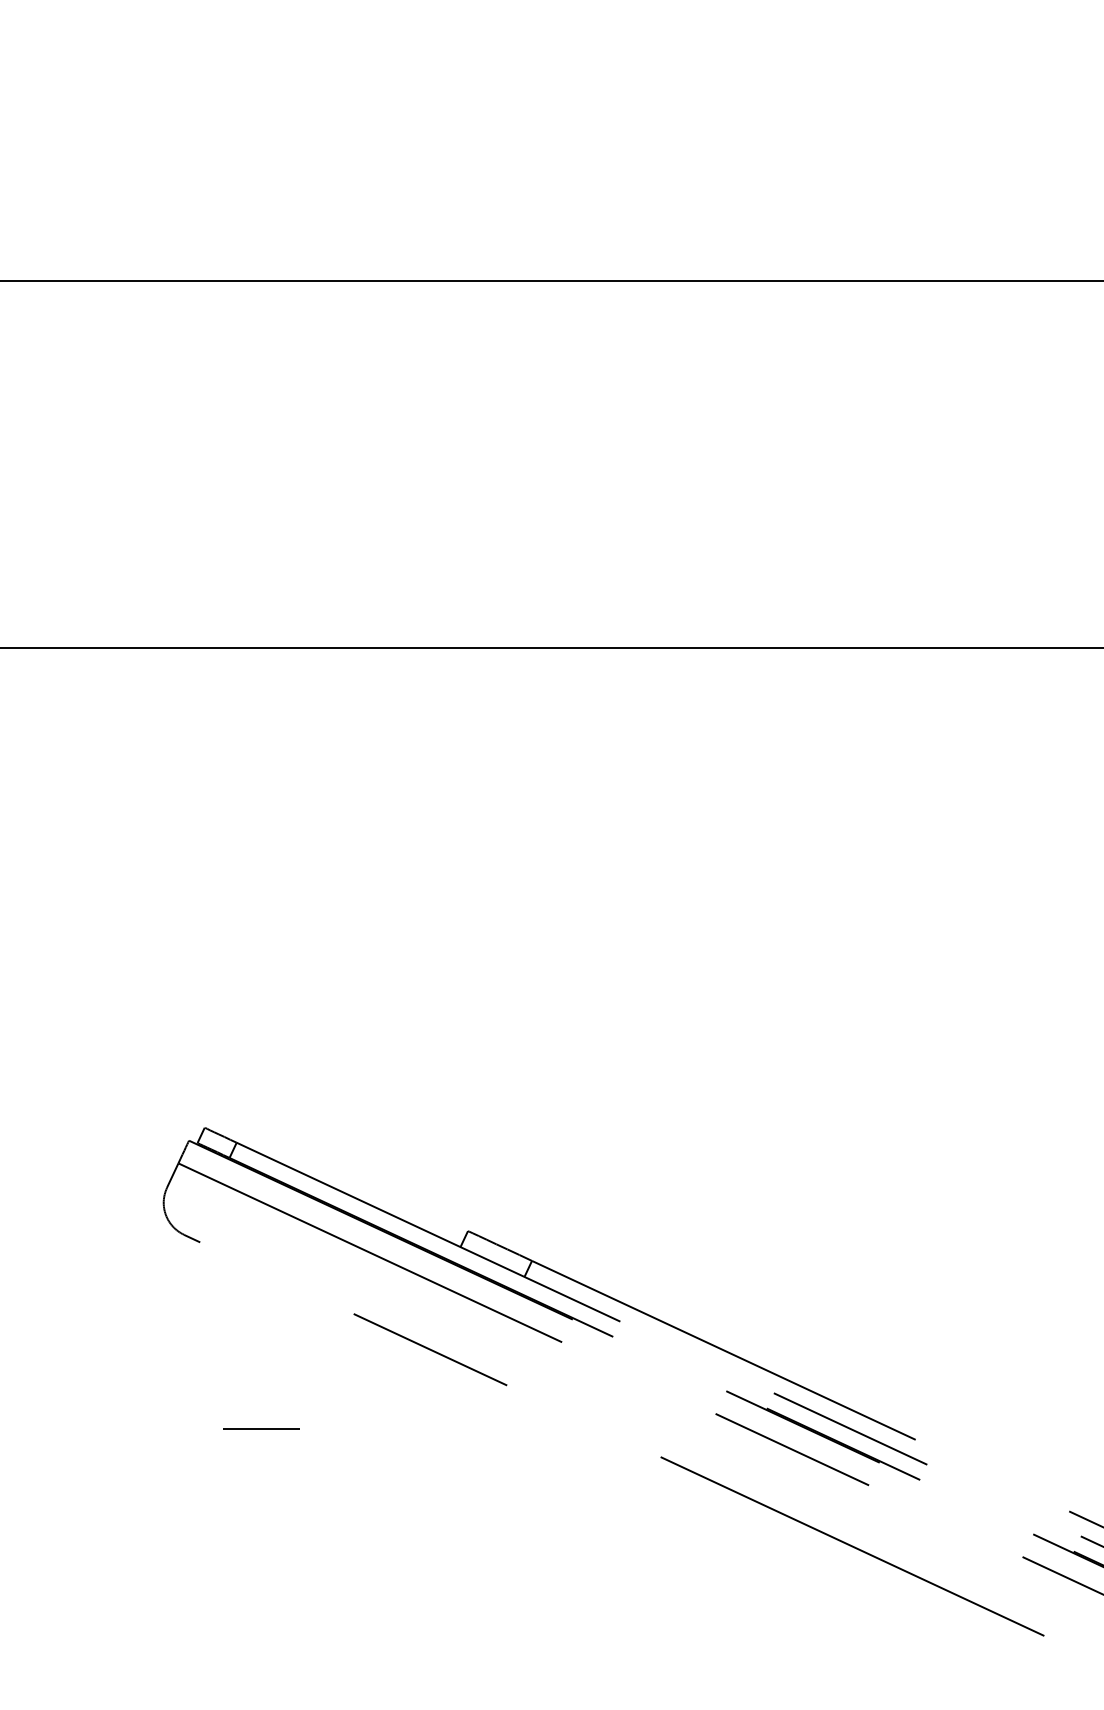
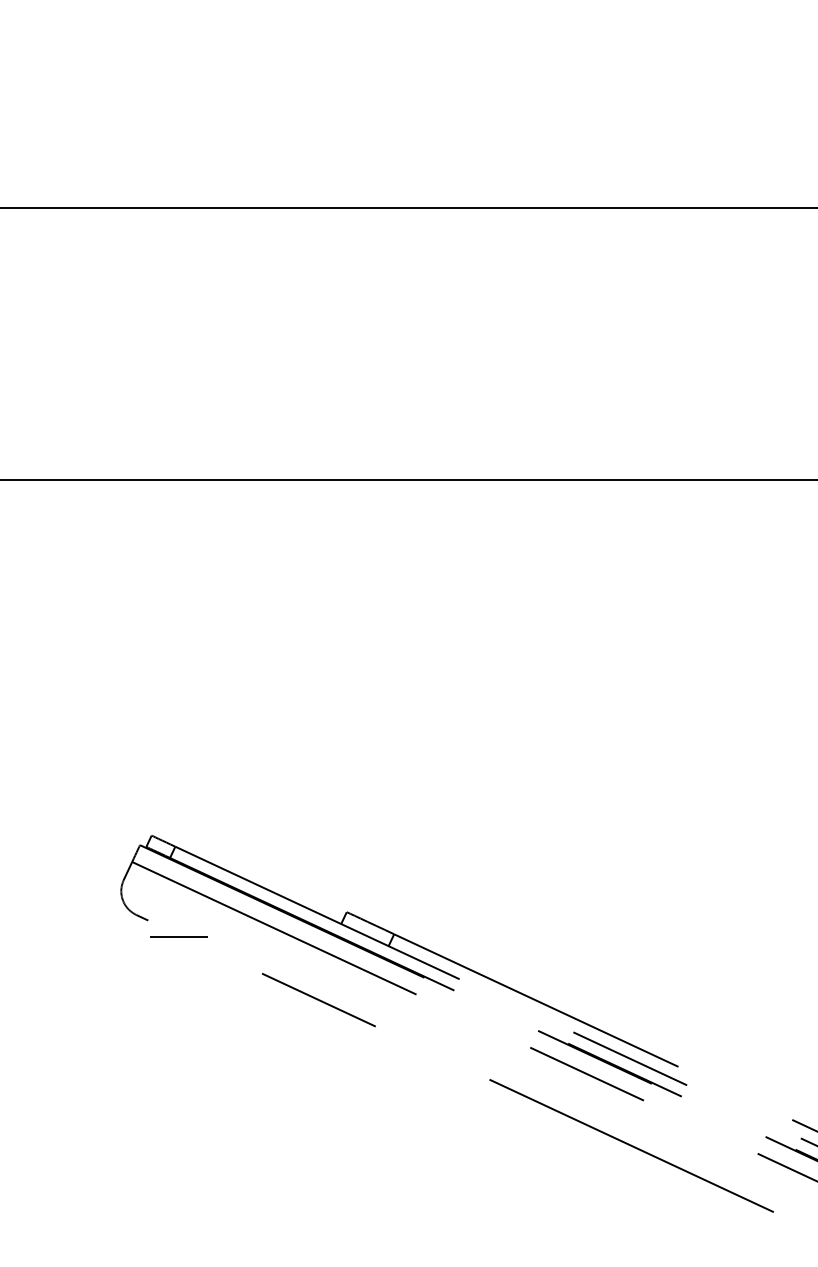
line: (261, 1428) -> (178, 936), moved

